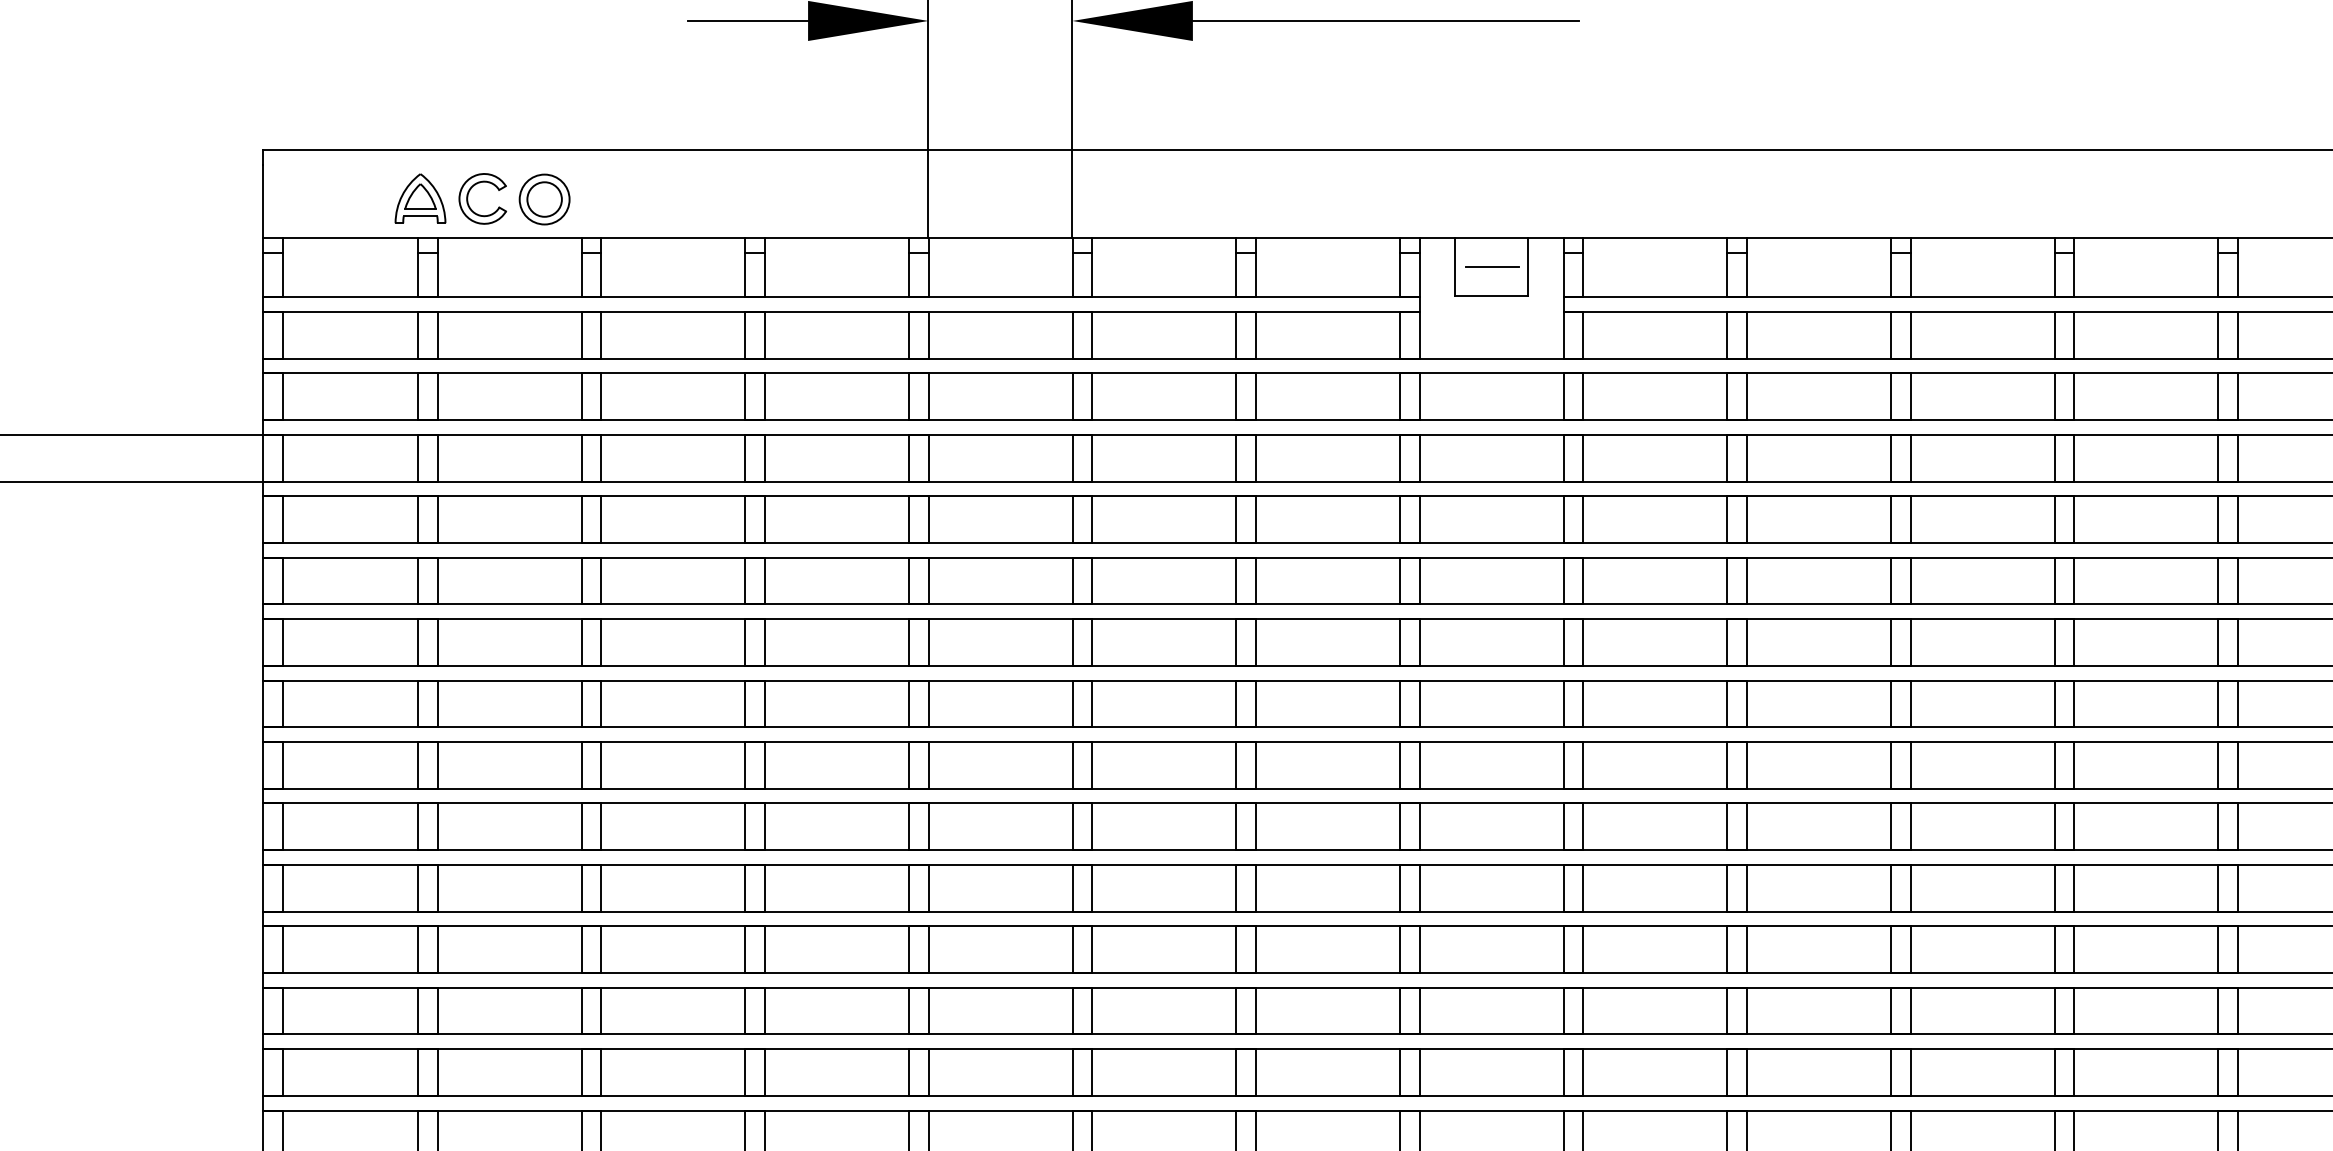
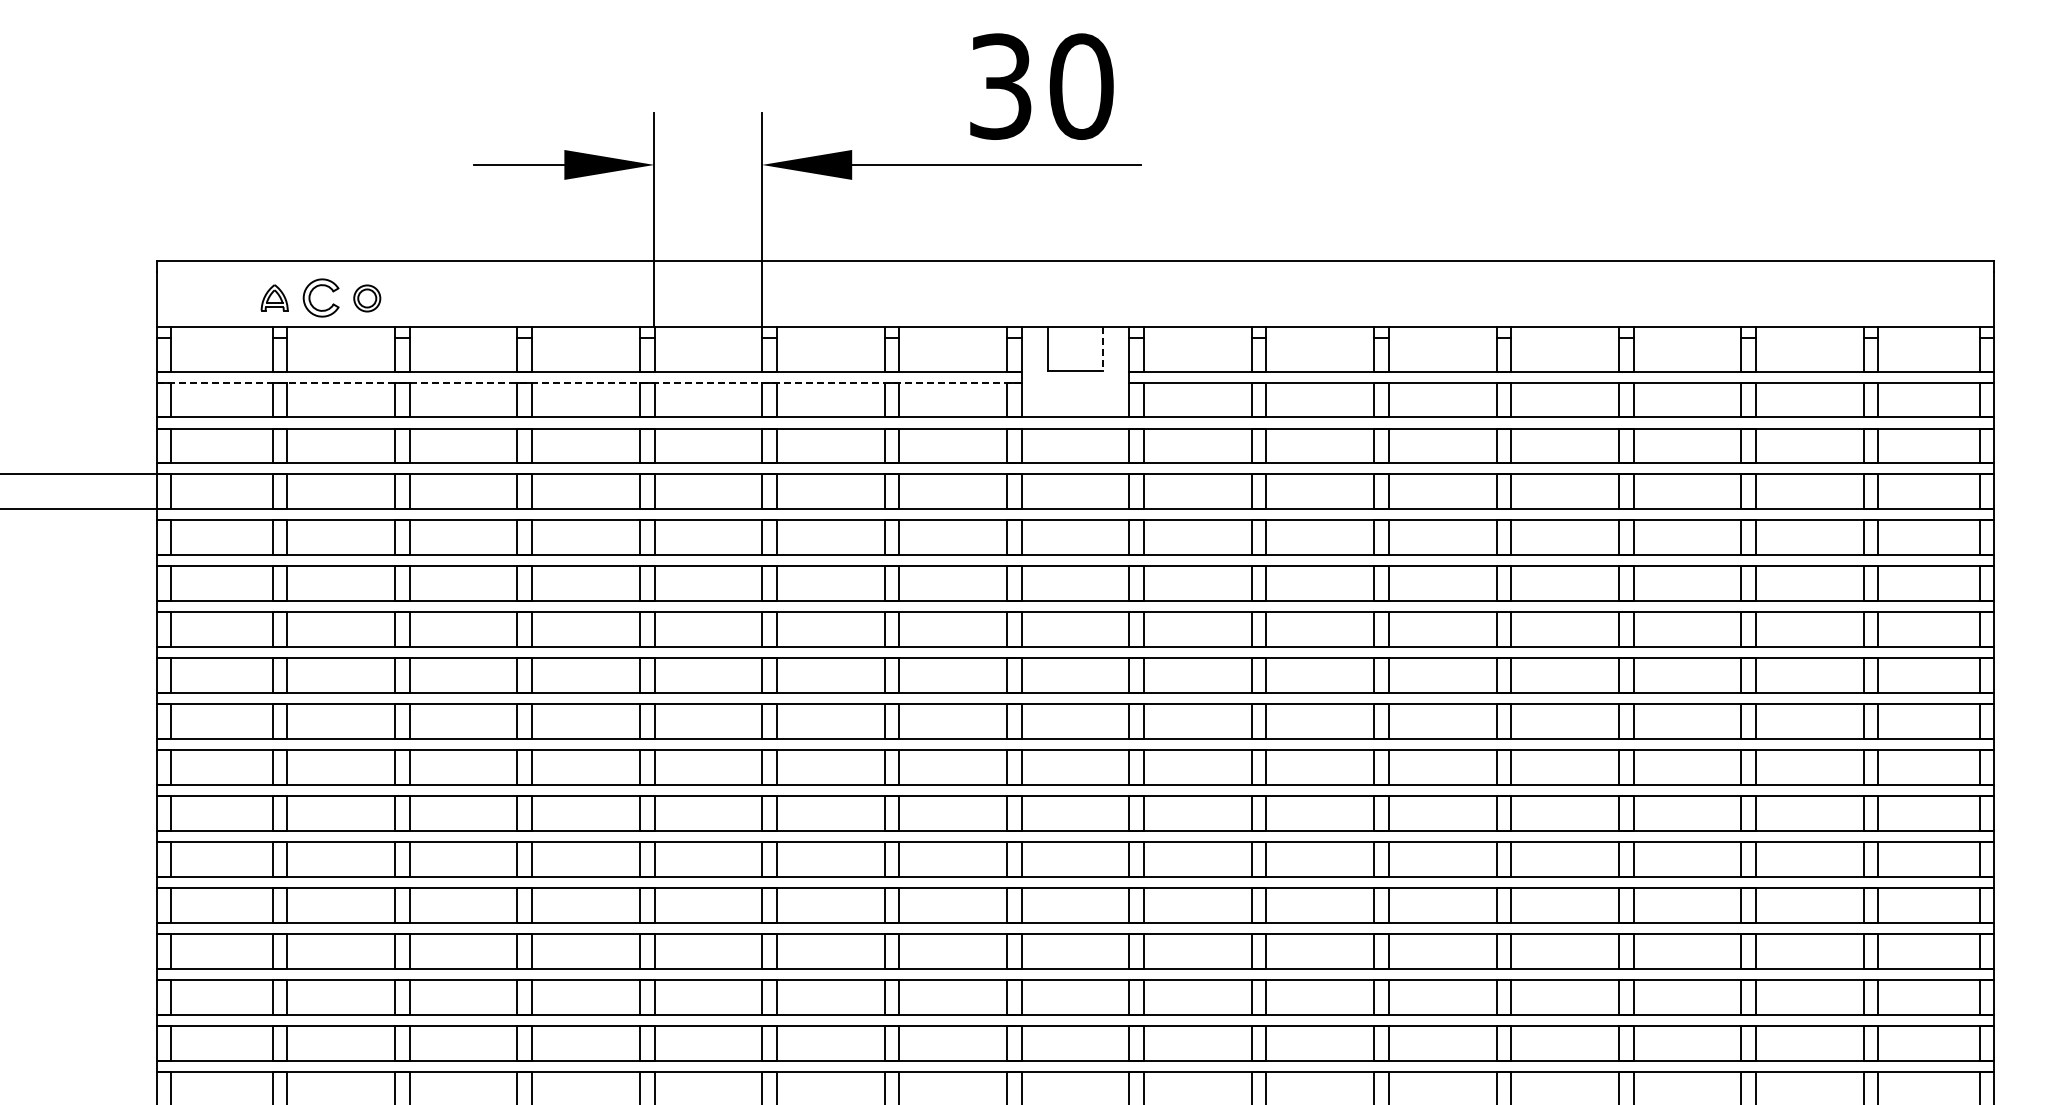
part: (420, 198) -> (274, 297), size x0.7
part: (543, 199) -> (366, 298), size x0.7
line: (1491, 266) -> (1075, 348), removed
line: (1529, 267) -> (1103, 349), solid -> dashed
line: (841, 311) -> (589, 382), solid -> dashed

